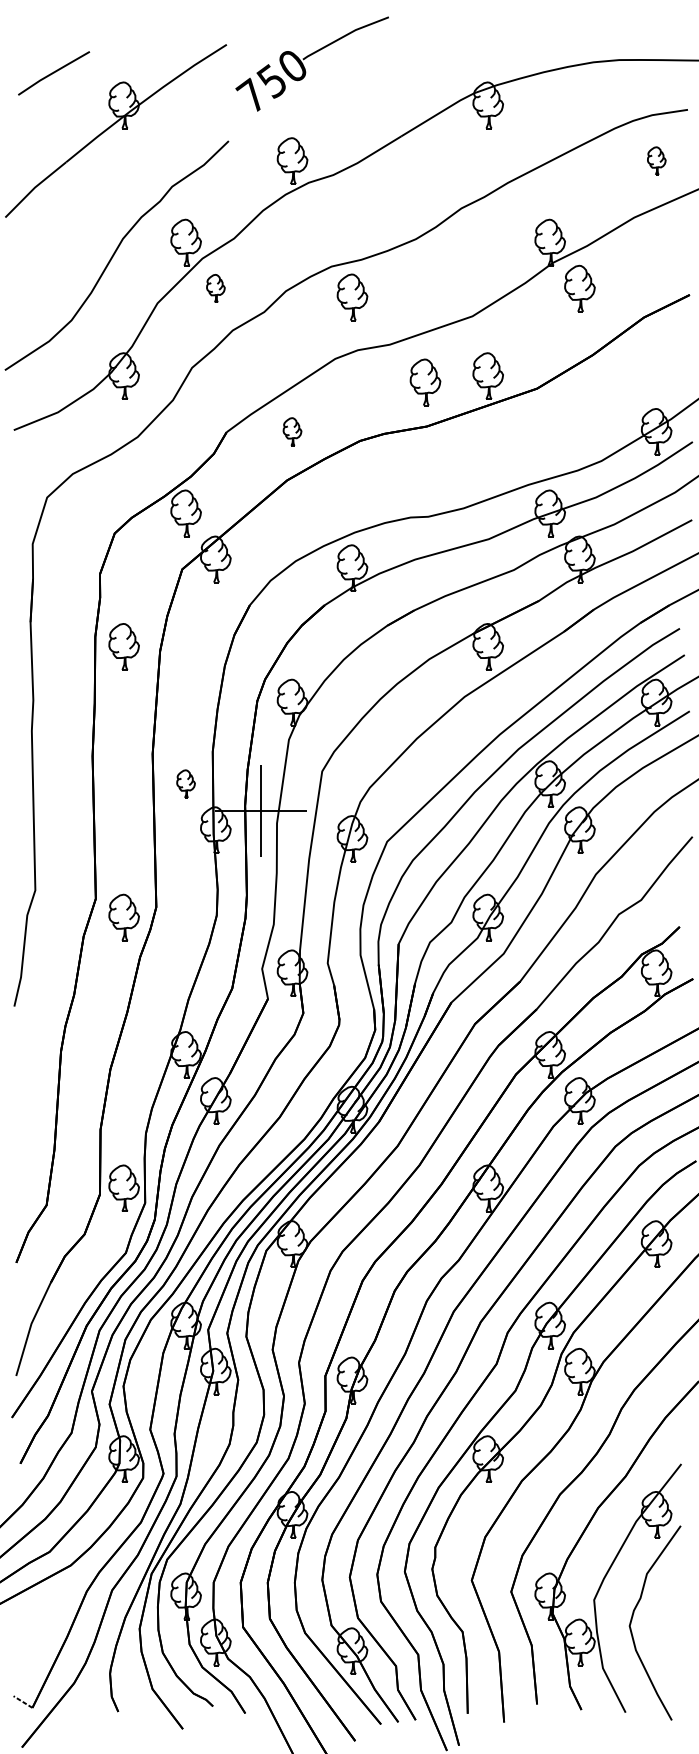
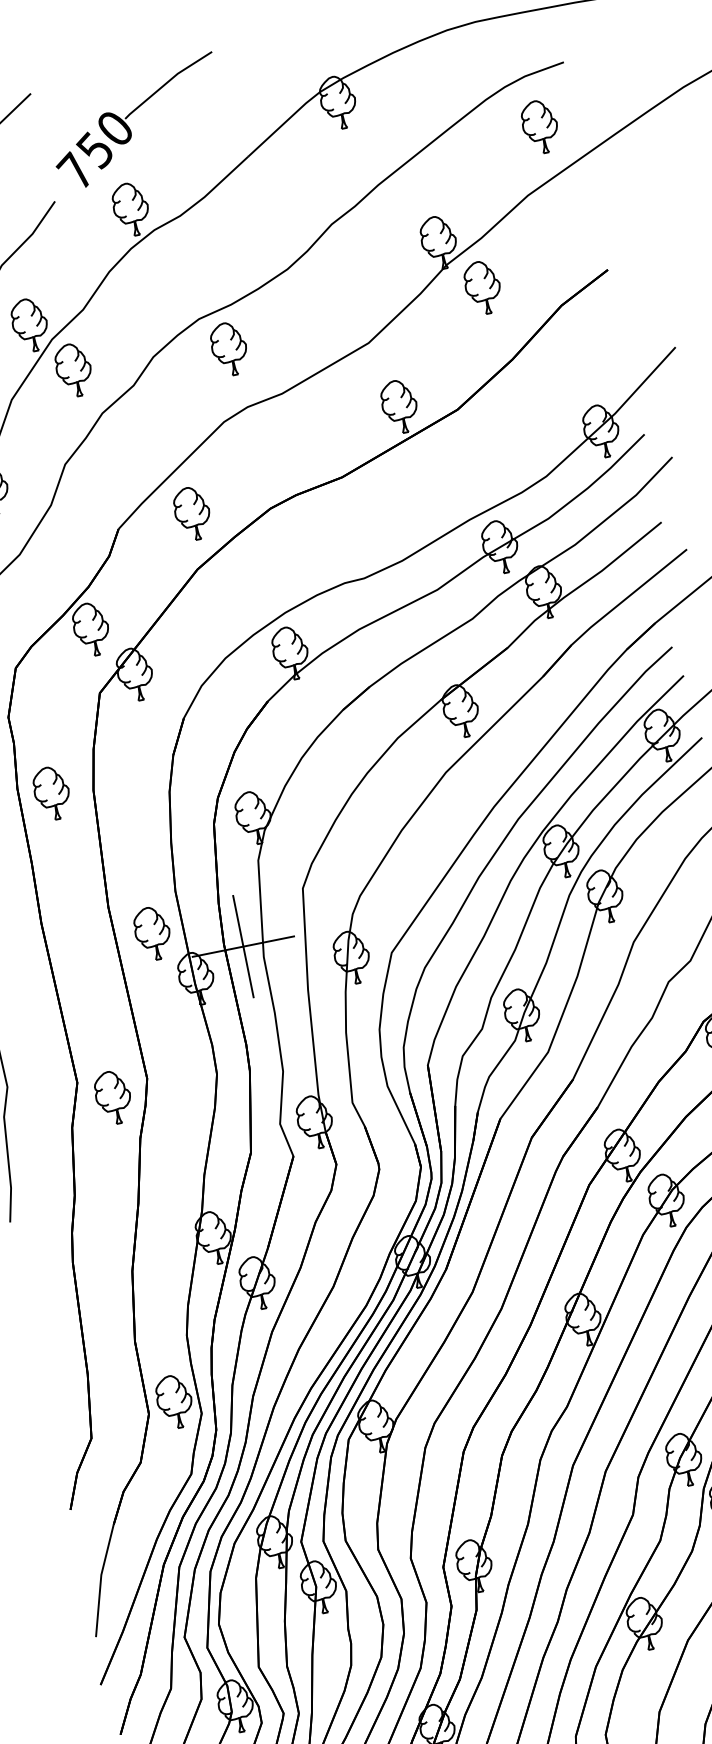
part: (308, 57) -> (130, 115), moved
part: (656, 160) -> (540, 126), size x1.67
part: (215, 288) -> (73, 370), size x1.67
part: (425, 382) -> (330, 428), removed
part: (292, 431) -> (192, 513), size x1.67
part: (185, 783) -> (151, 933), size x1.67

